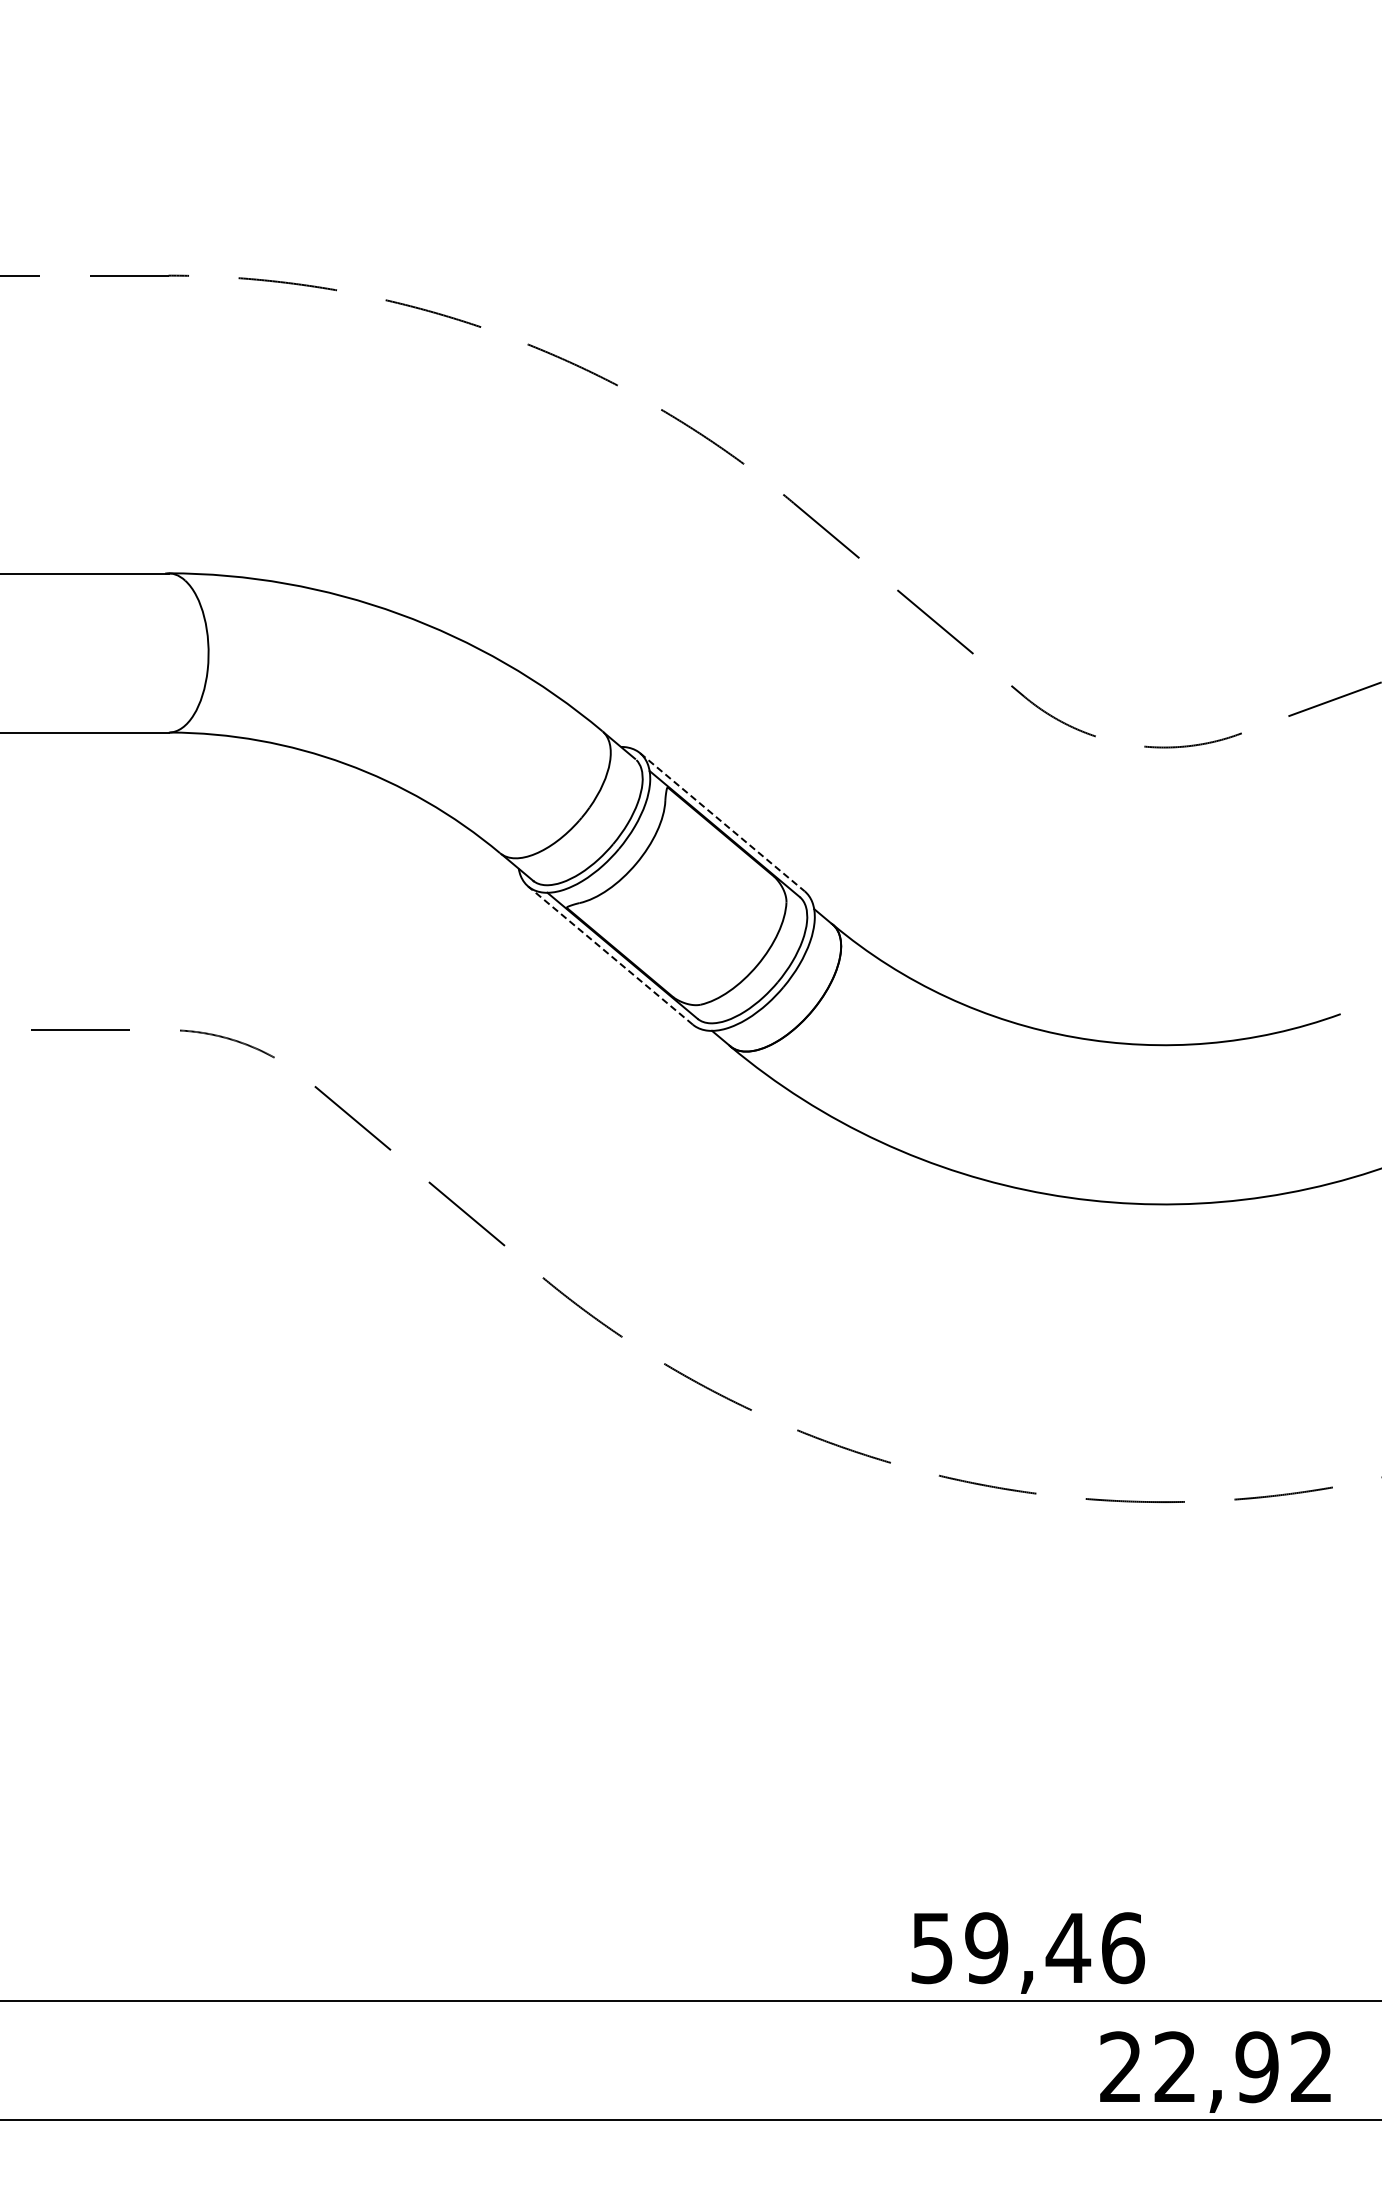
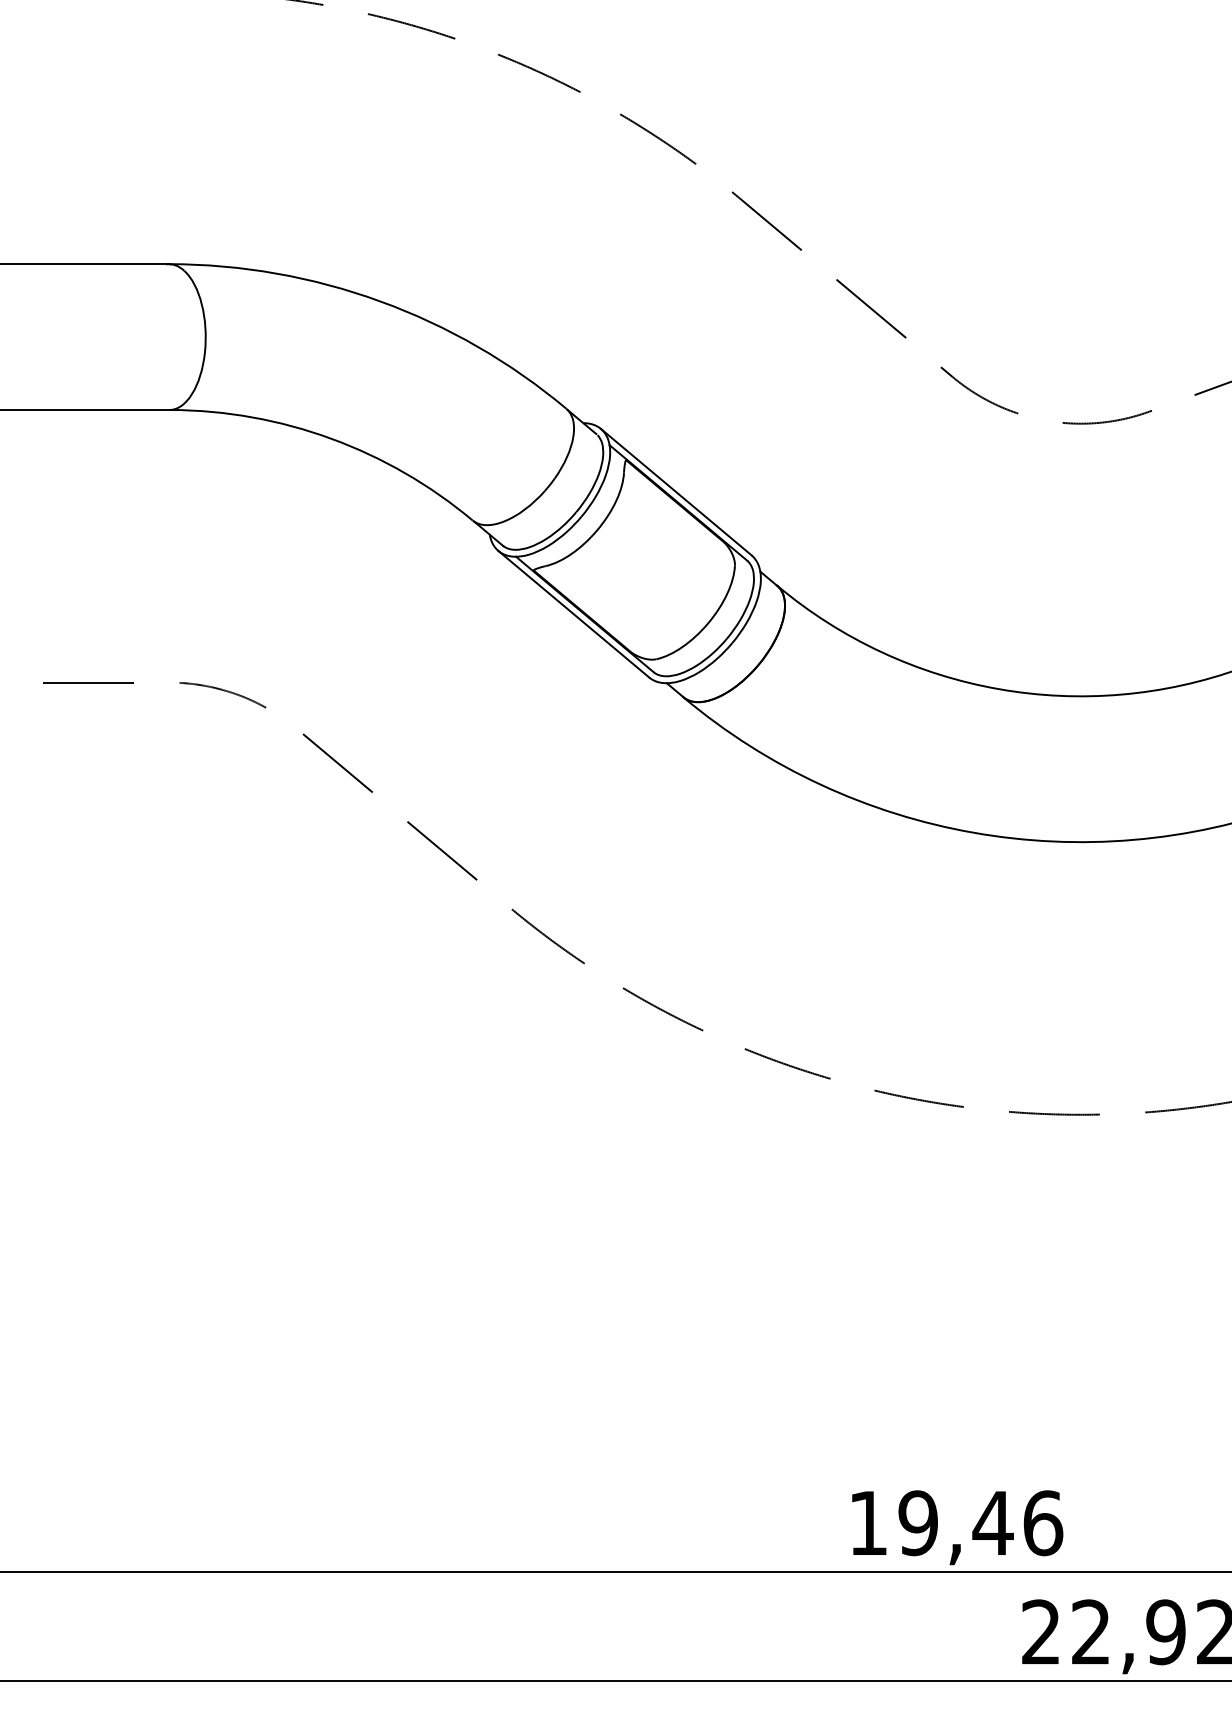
line: (722, 822) -> (676, 492), dashed -> solid
line: (610, 955) -> (573, 614), dashed -> solid
text: (931, 1948) -> (867, 1523), 59,46 -> 19,46

